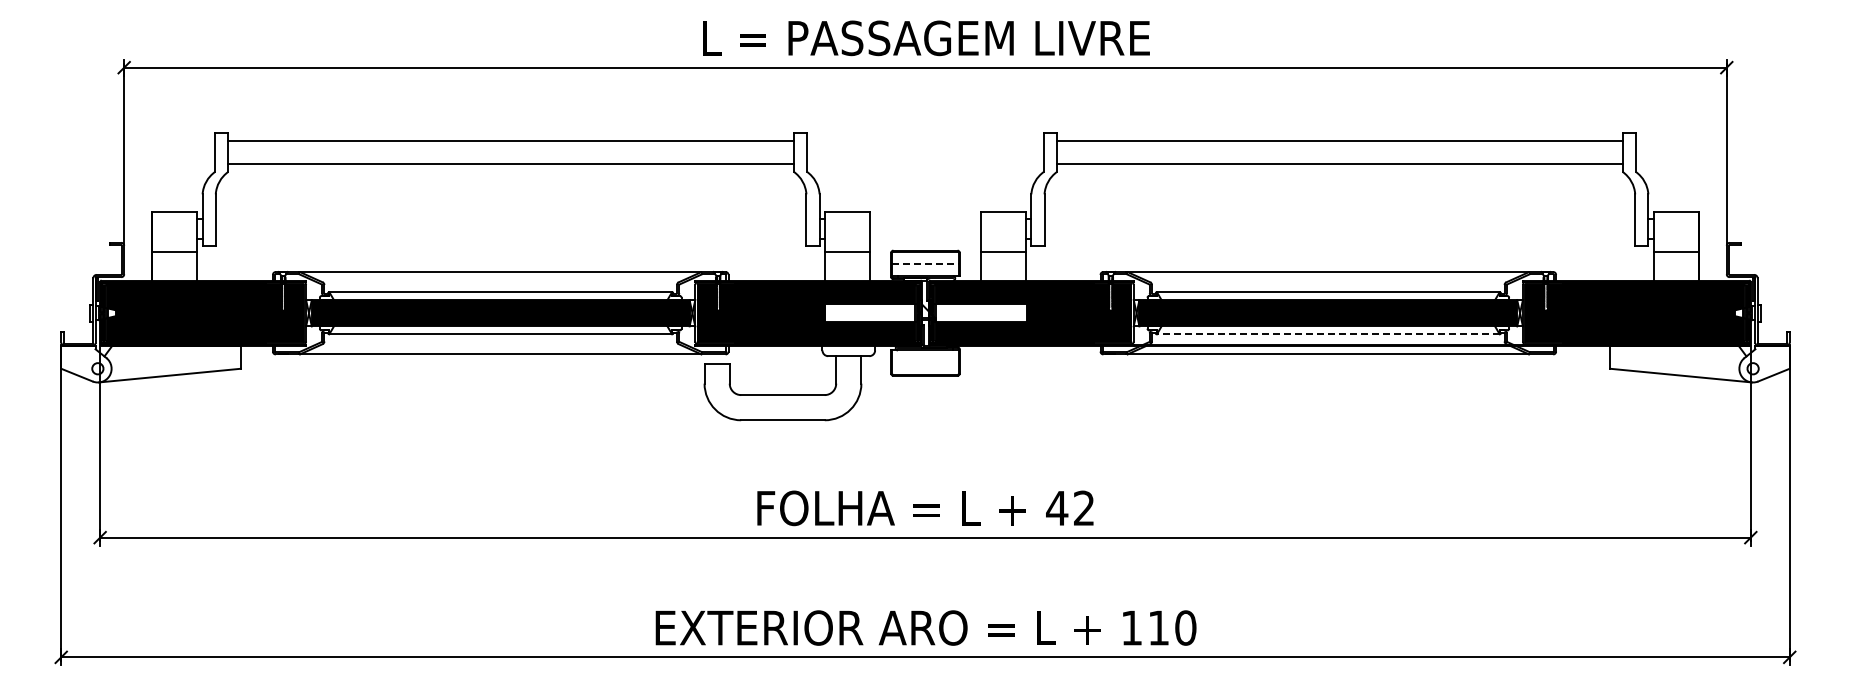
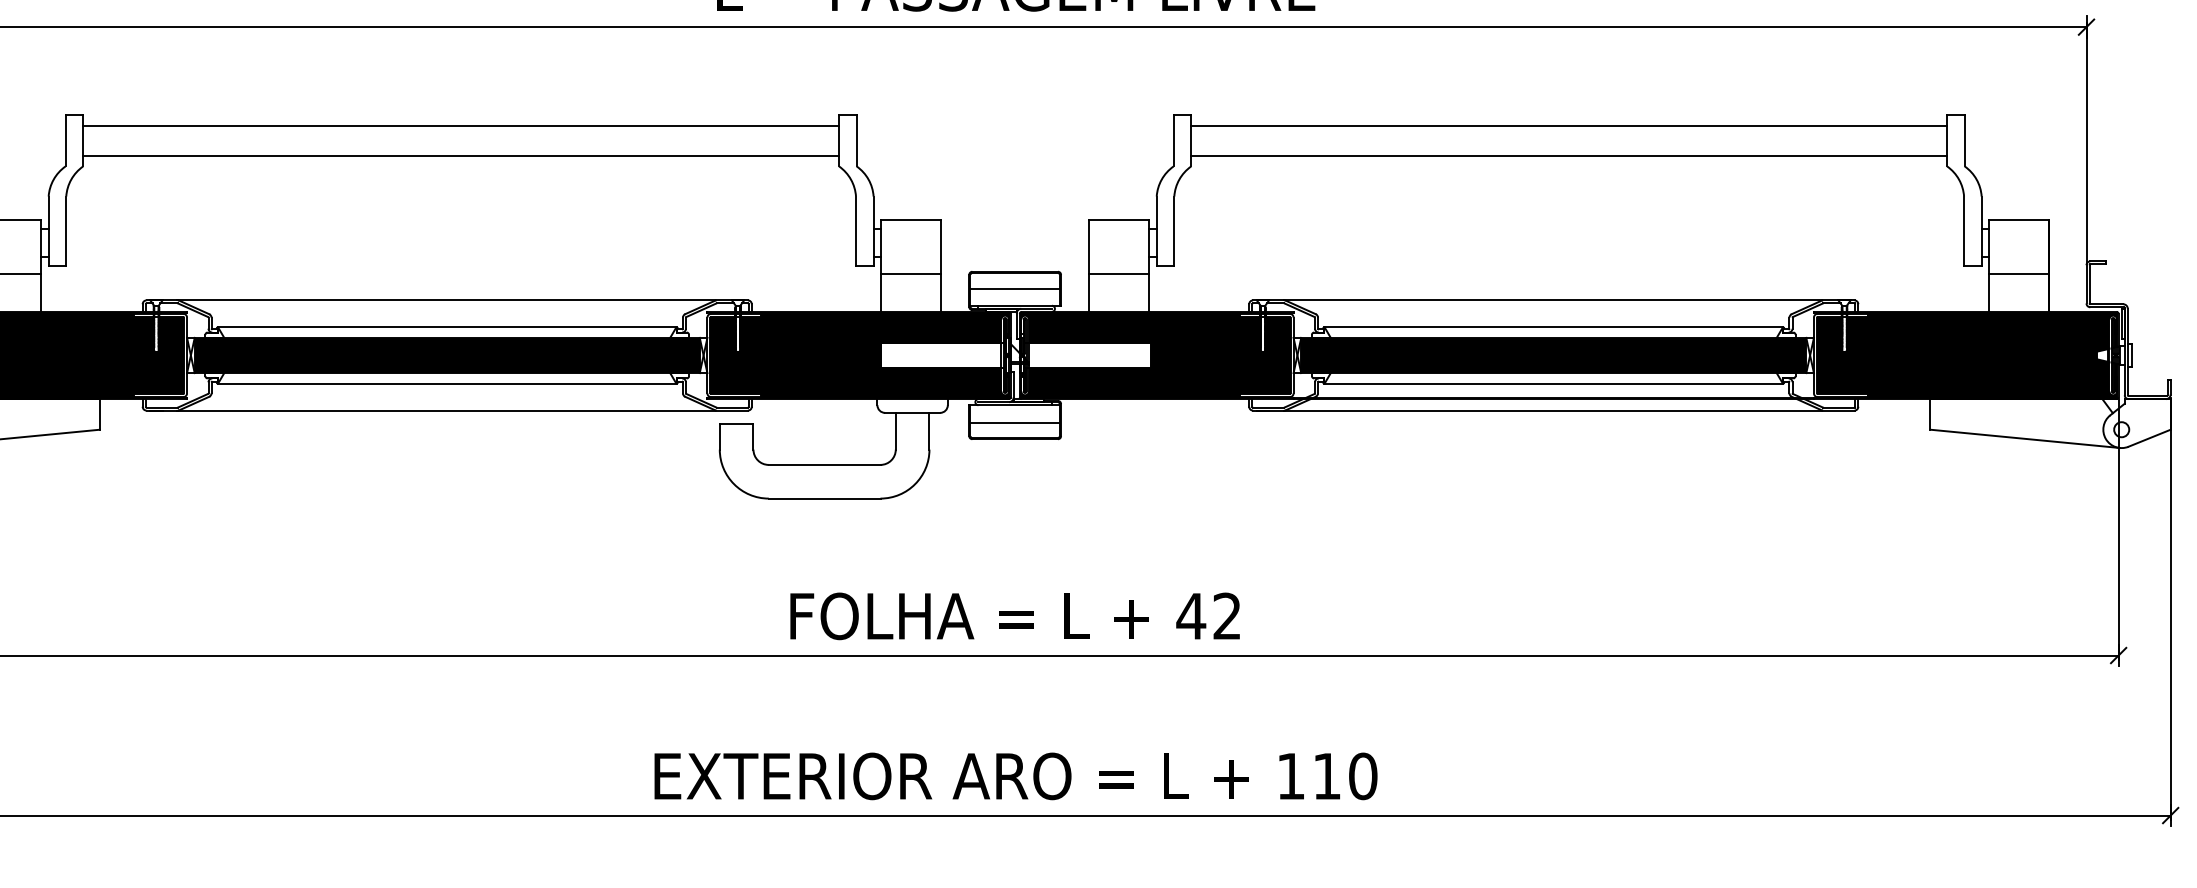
line: (925, 263) -> (1015, 288), dashed -> solid
line: (1328, 334) -> (1553, 383), dashed -> solid
line: (925, 363) -> (1015, 422), added

